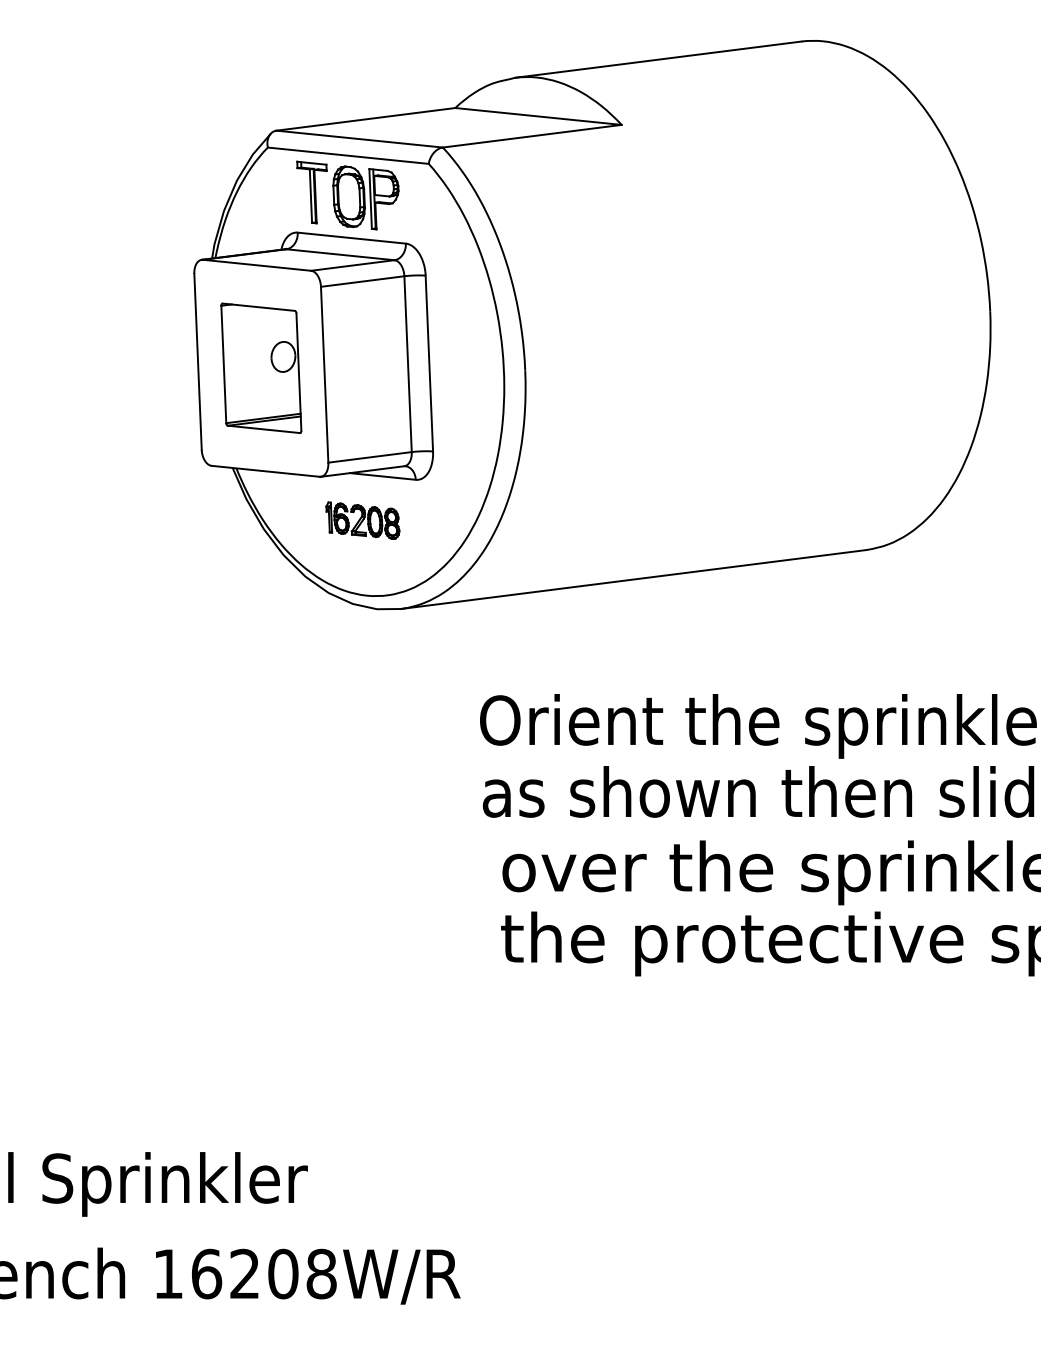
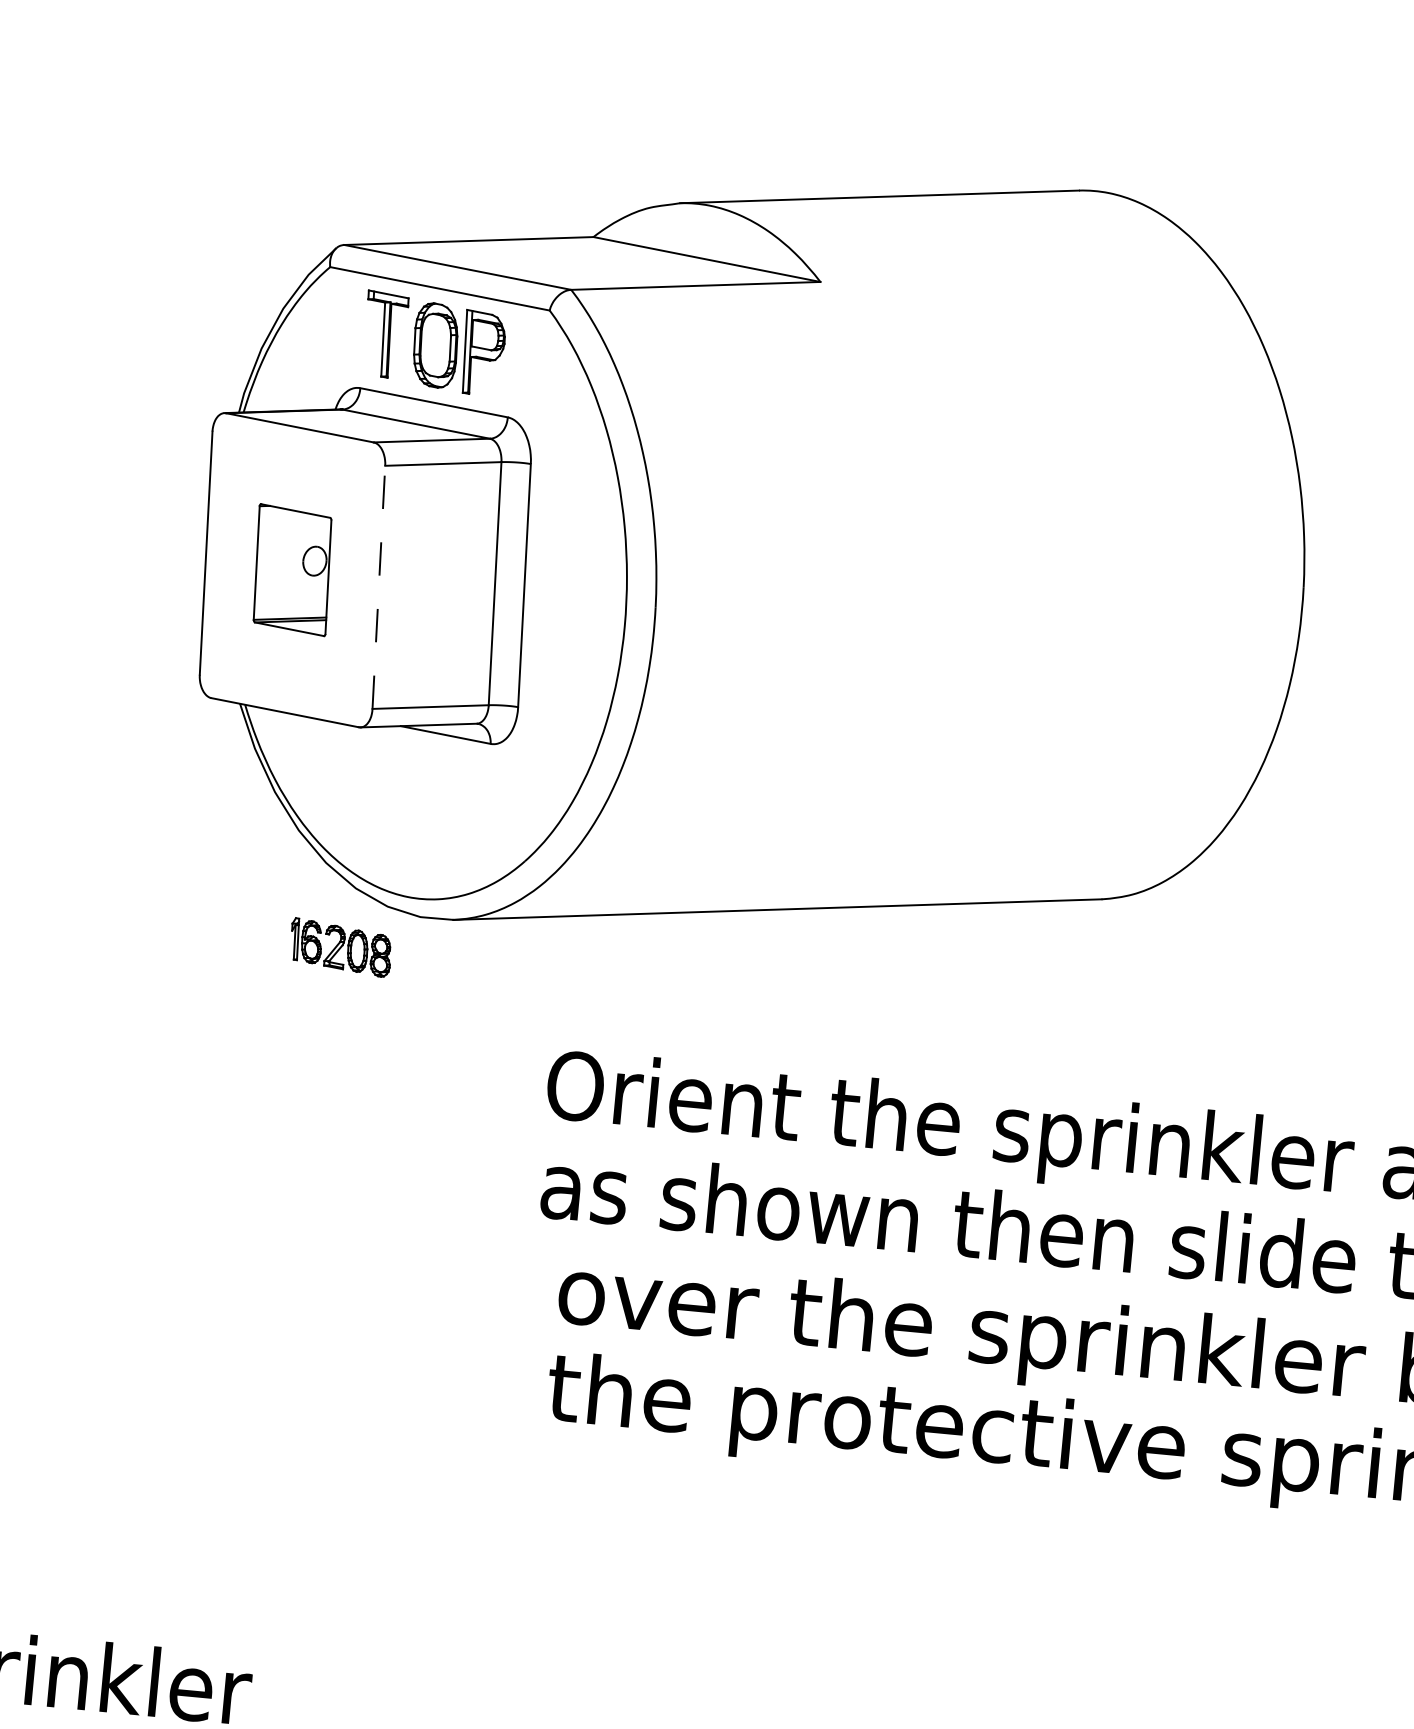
part: (261, 367) -> (292, 569), size x0.7
line: (324, 374) -> (378, 586), solid -> dashed
part: (362, 520) -> (340, 947), moved

